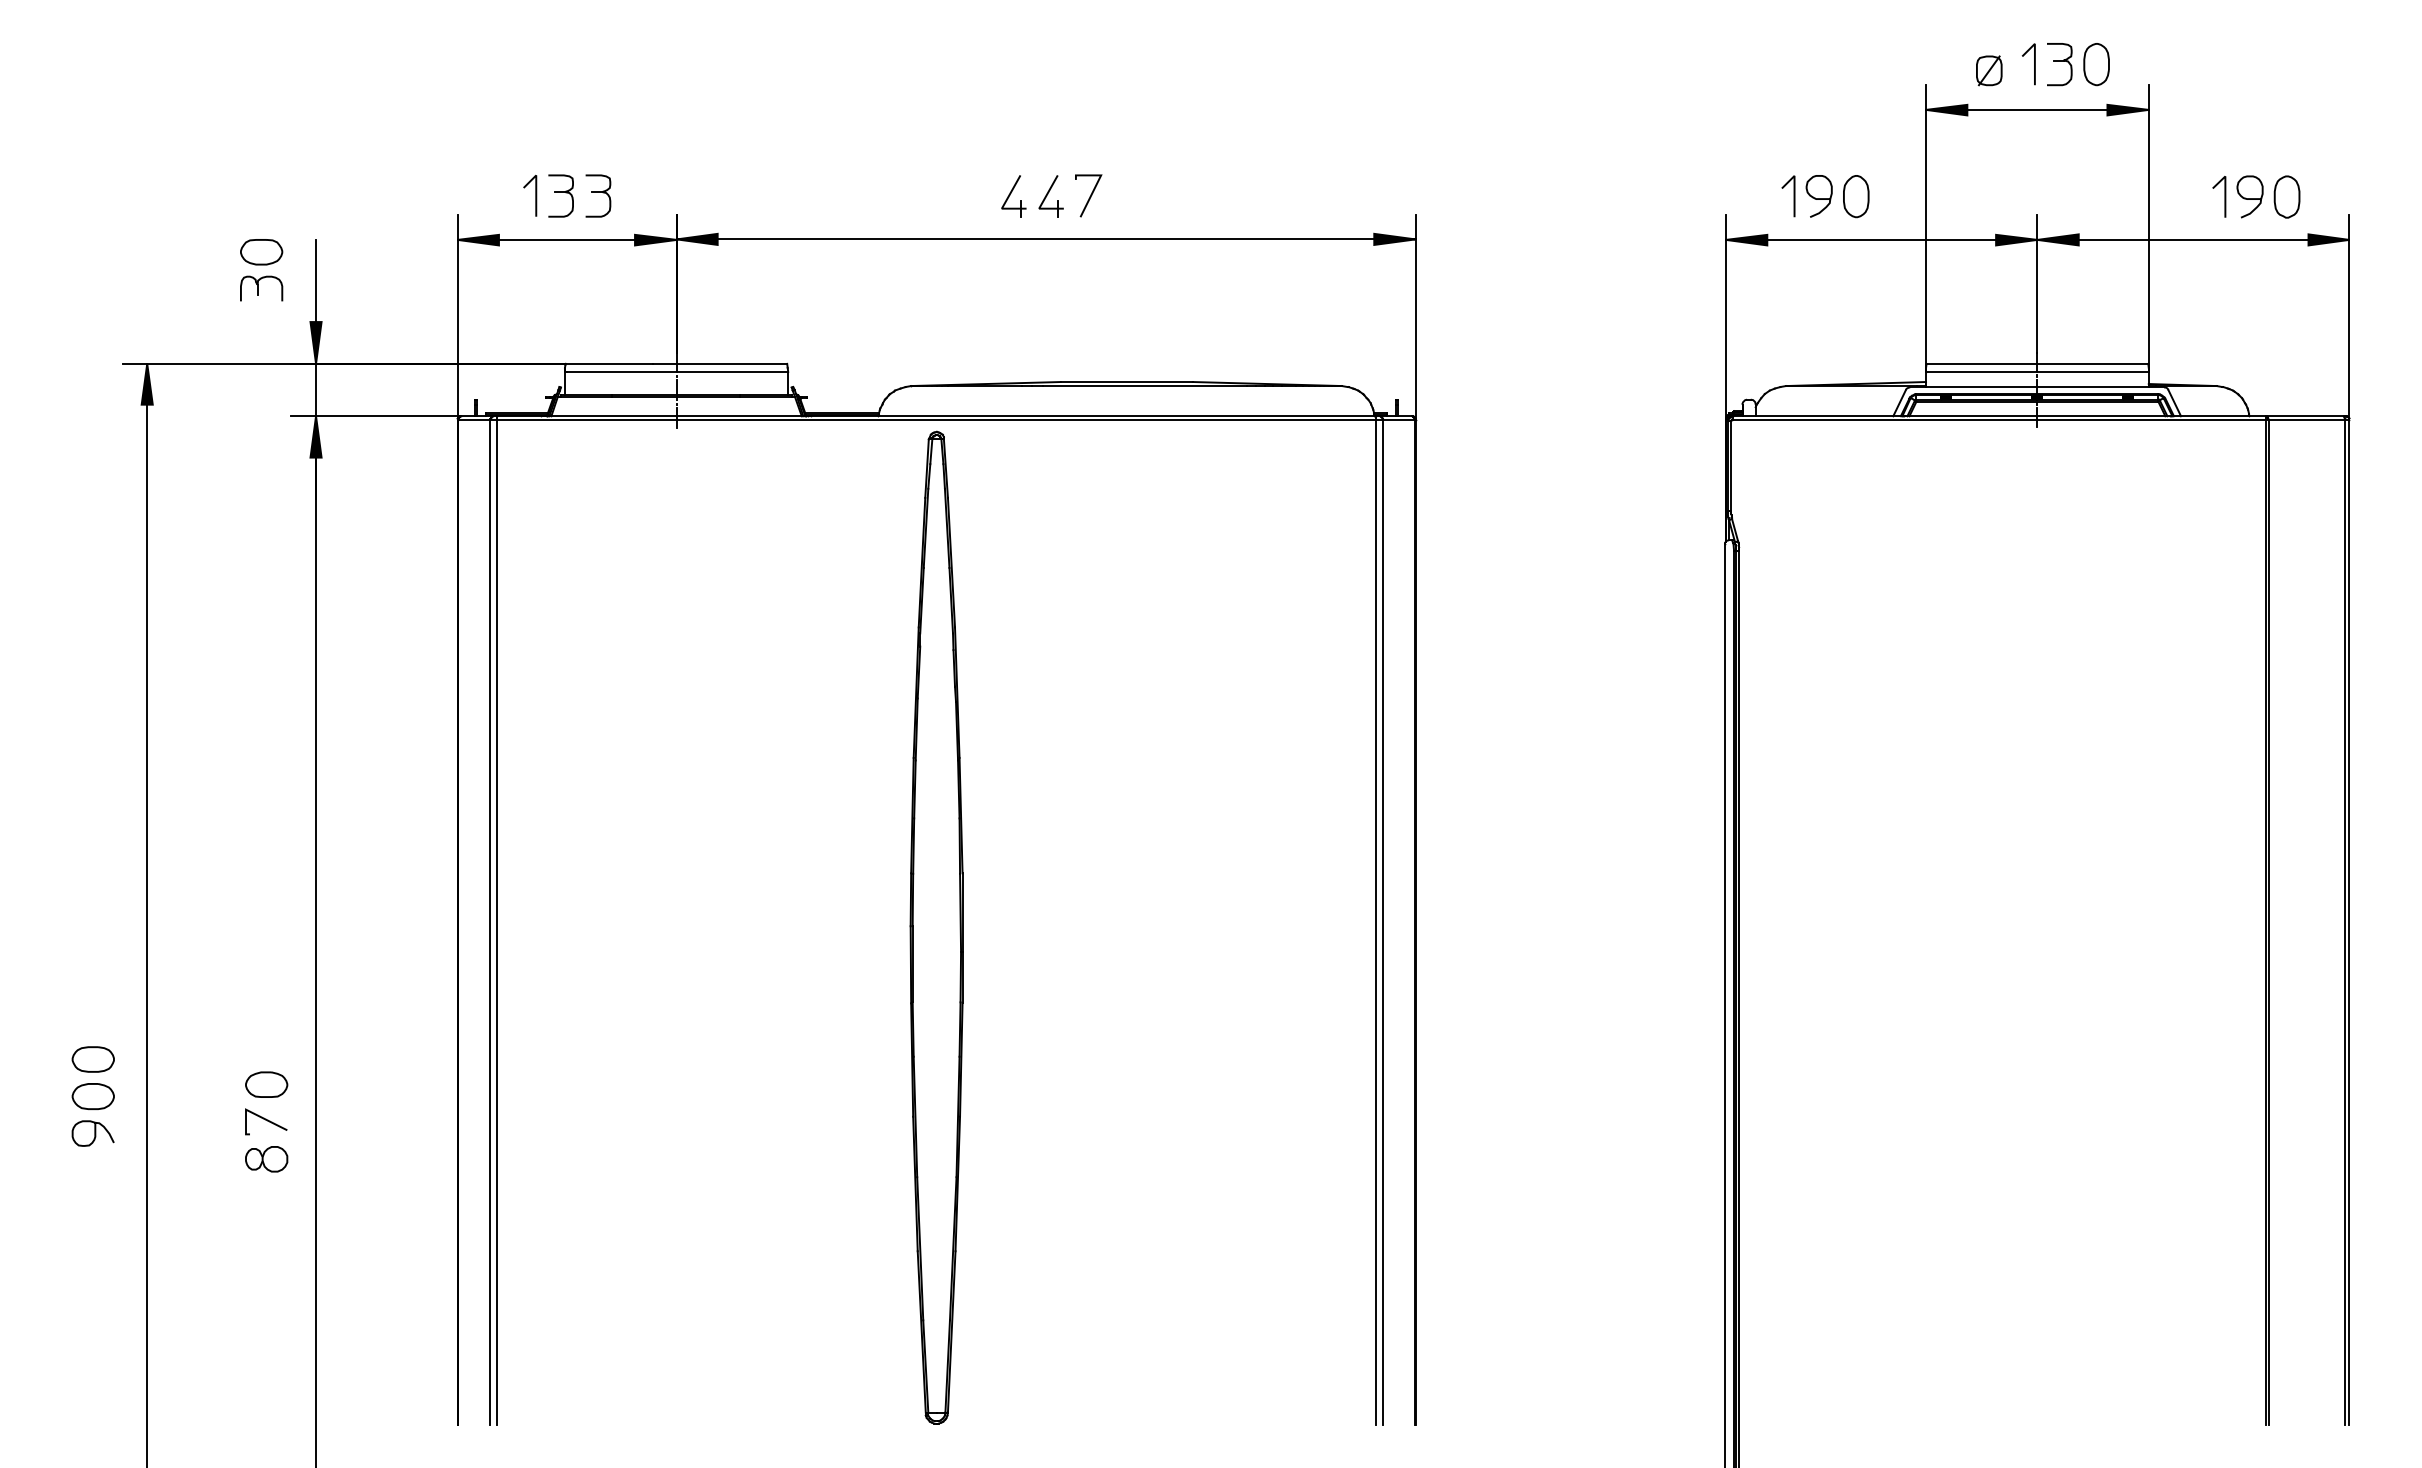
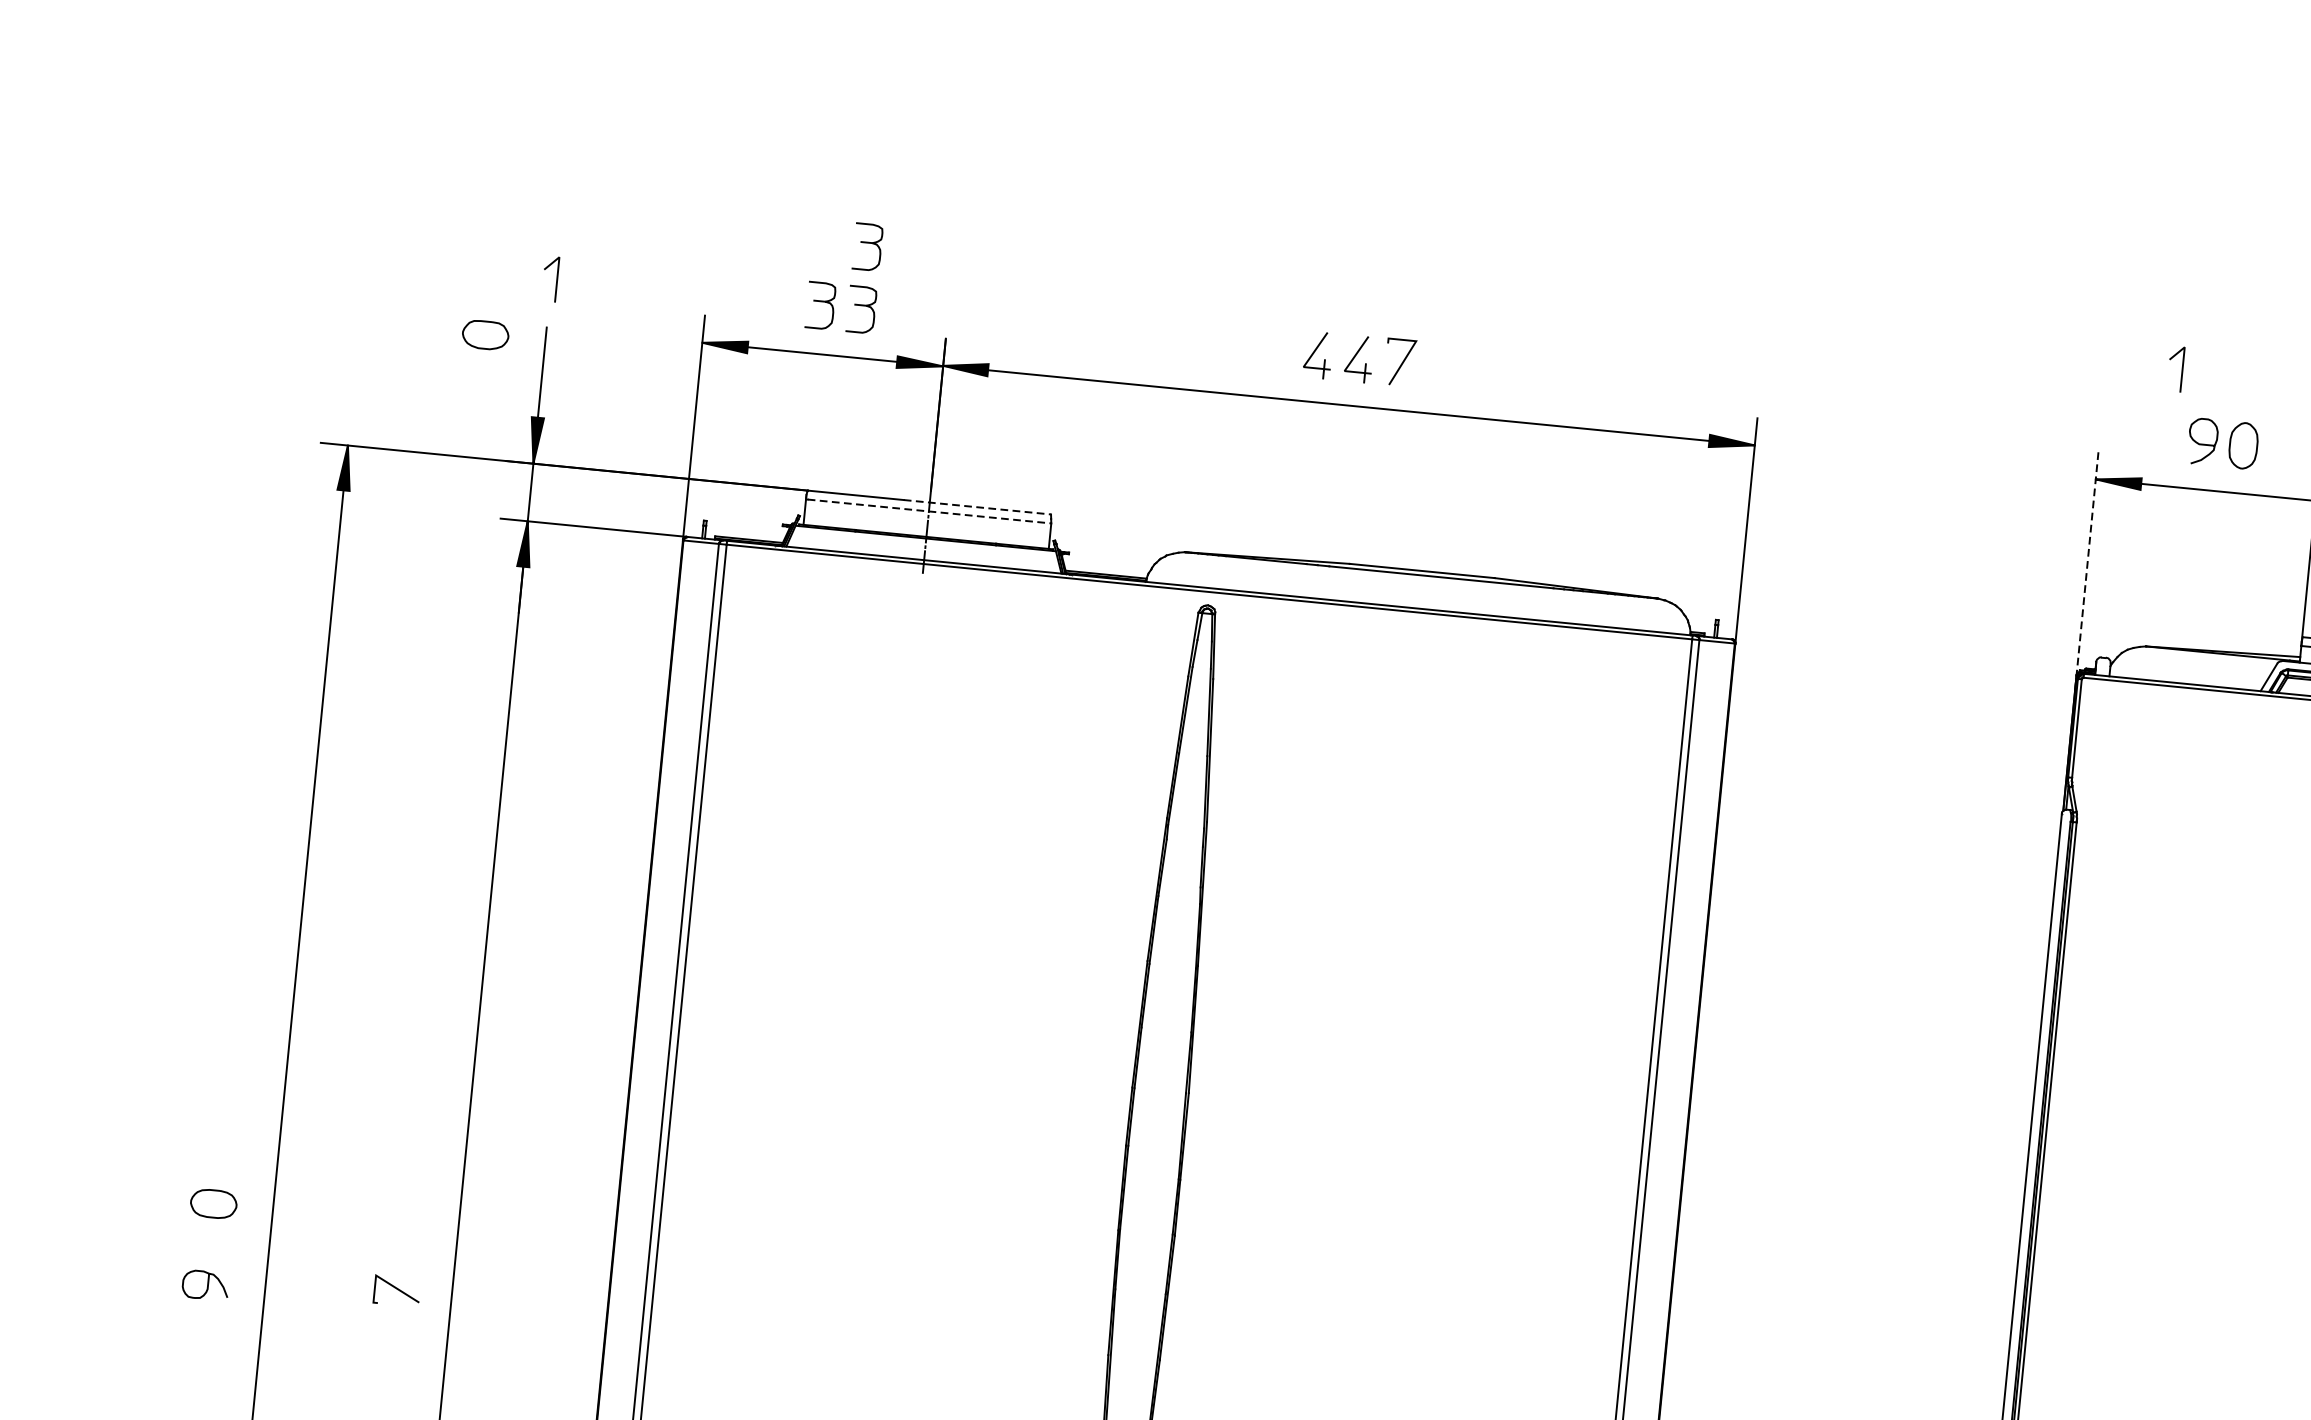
part: (598, 138) -> (868, 246), added
line: (535, 195) -> (556, 279), moved
line: (1793, 196) -> (2181, 369), moved
part: (261, 288) -> (481, 375), removed
line: (1726, 323) -> (2087, 571), solid -> dashed
line: (720, 363) -> (977, 506), solid -> dashed
line: (677, 371) -> (929, 511), solid -> dashed
part: (266, 1084) -> (401, 1250), removed
part: (92, 1096) -> (208, 1244), removed
part: (266, 1159) -> (393, 1332), removed

